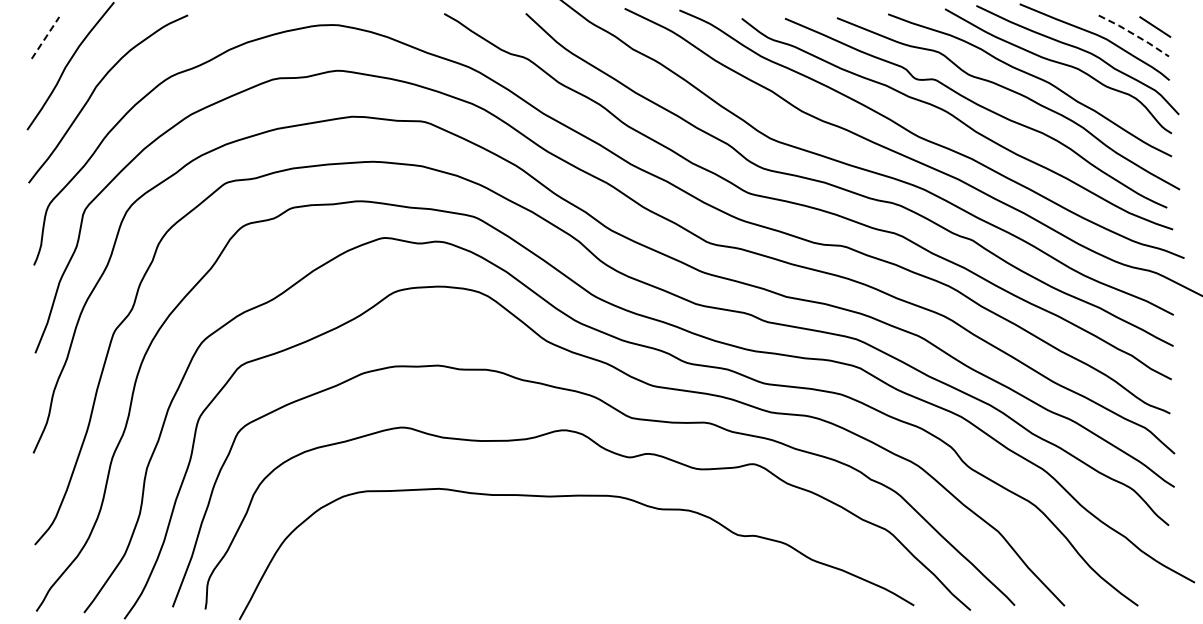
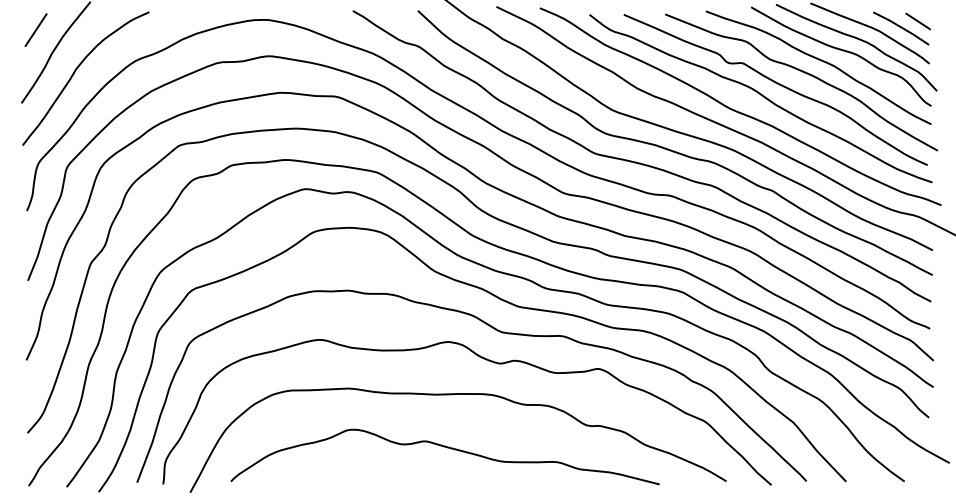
line: (1135, 35) -> (902, 28), dashed -> solid
line: (45, 37) -> (36, 29), dashed -> solid
curve: (561, 563) -> (446, 447), added

